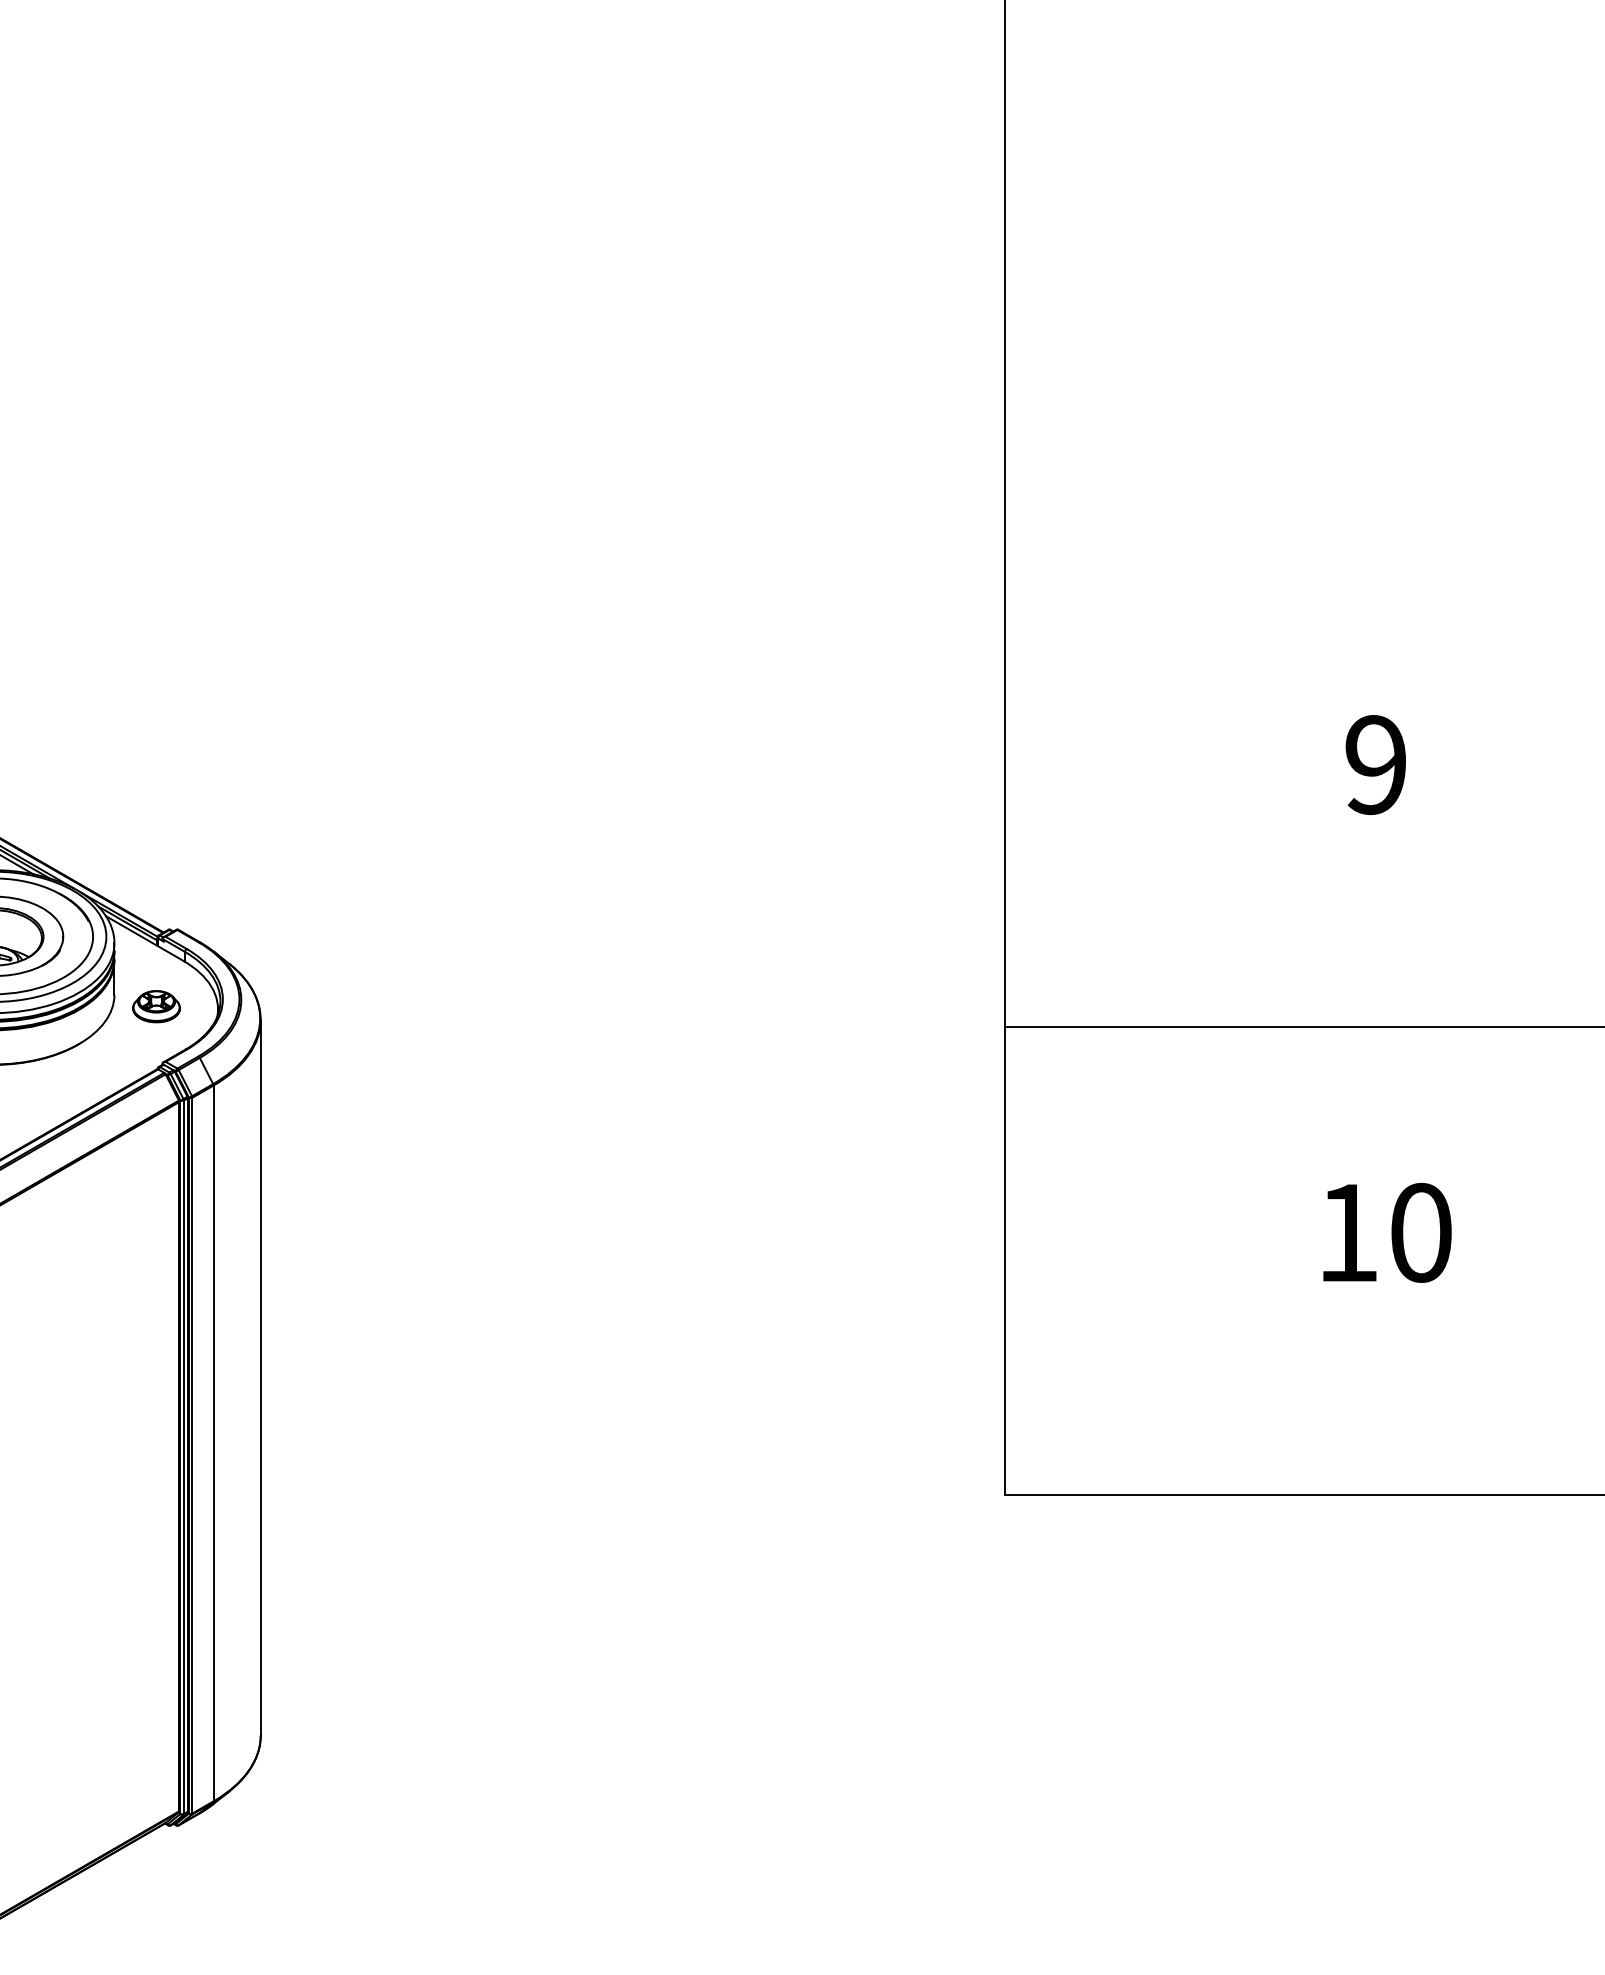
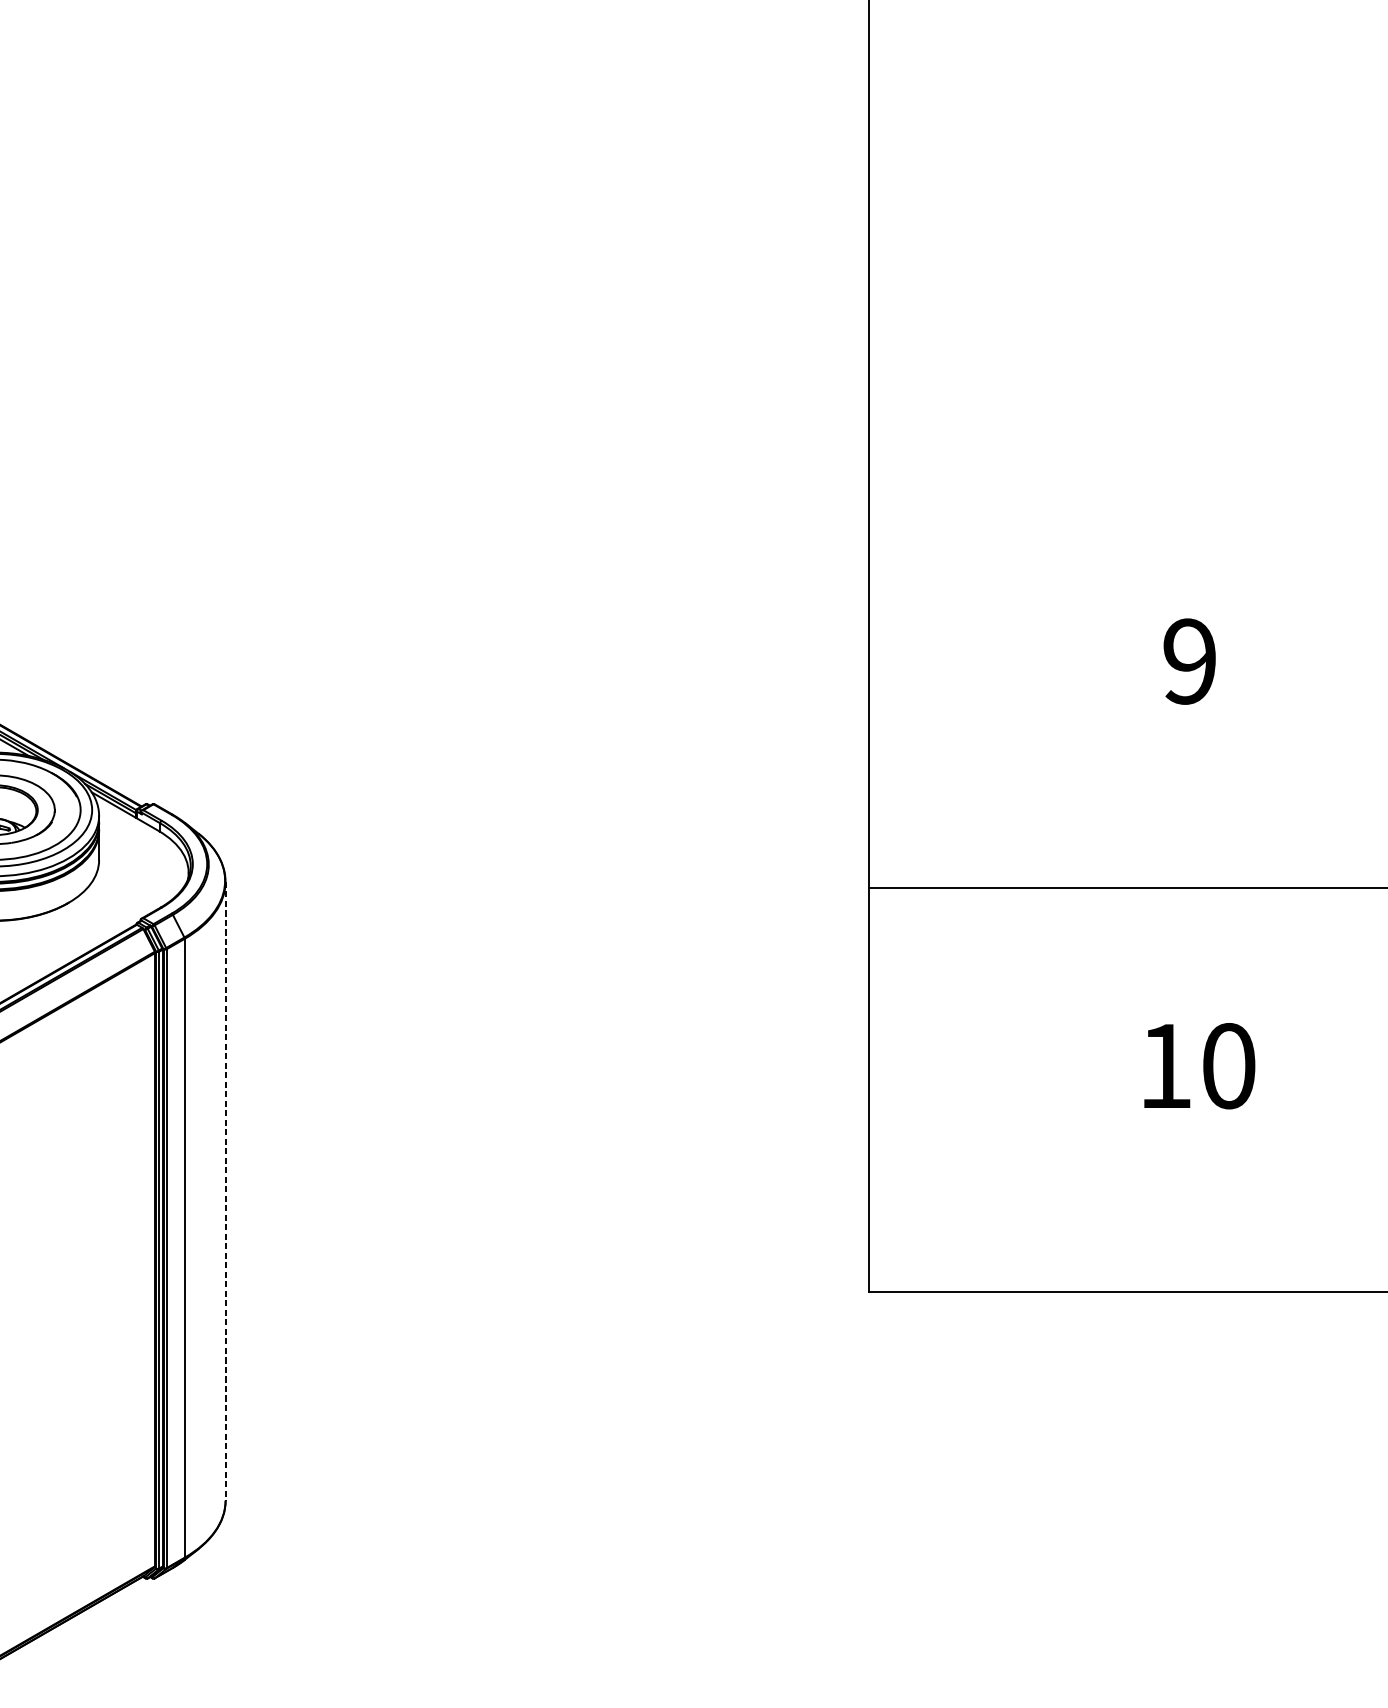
part: (156, 1006) -> (135, 870), removed
line: (260, 1377) -> (225, 1191), solid -> dashed

